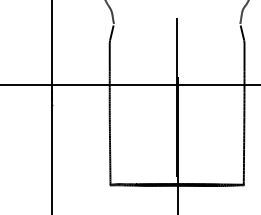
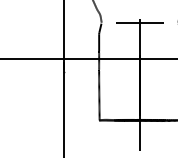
line: (177, 25) -> (140, 23), added

